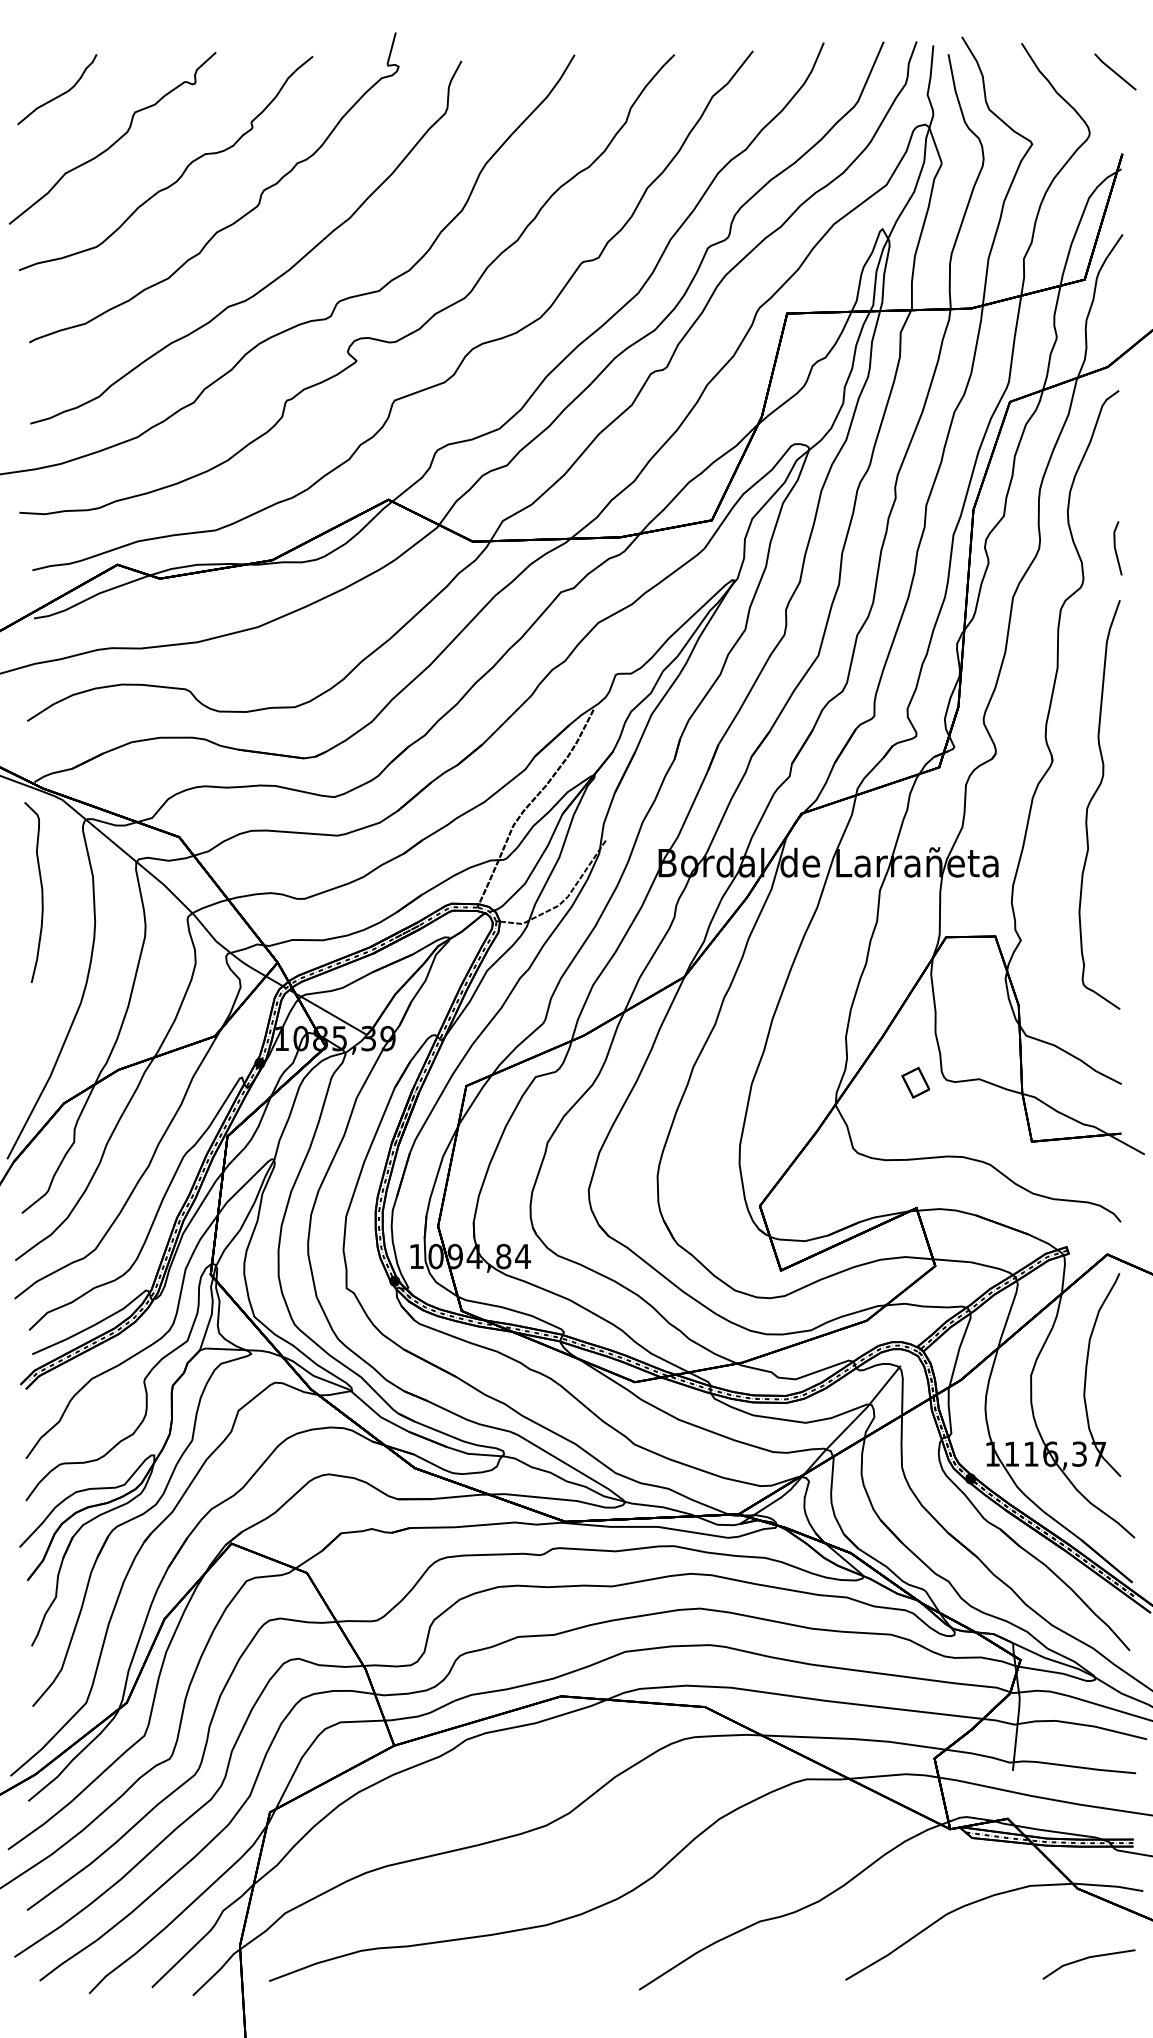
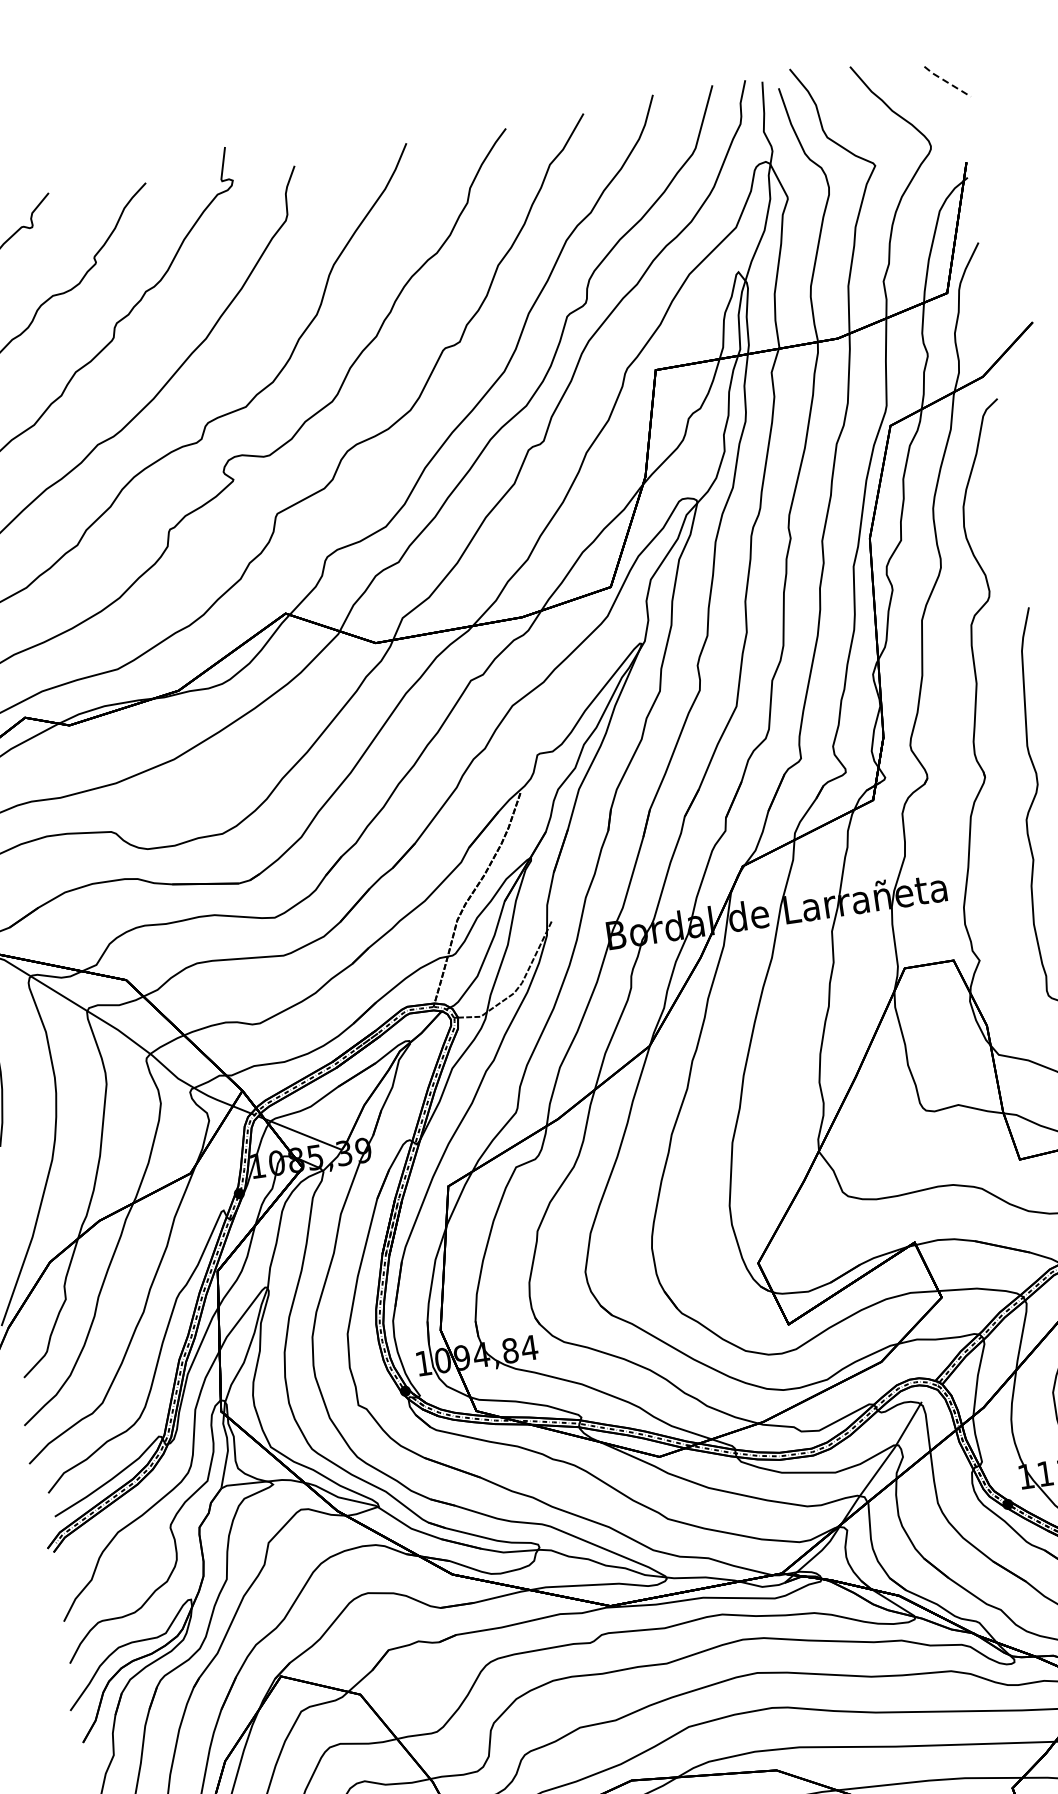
line: (1114, 72) -> (946, 82), solid -> dashed
line: (1116, 549) -> (1018, 557), removed
part: (915, 1082) -> (895, 1117), removed

